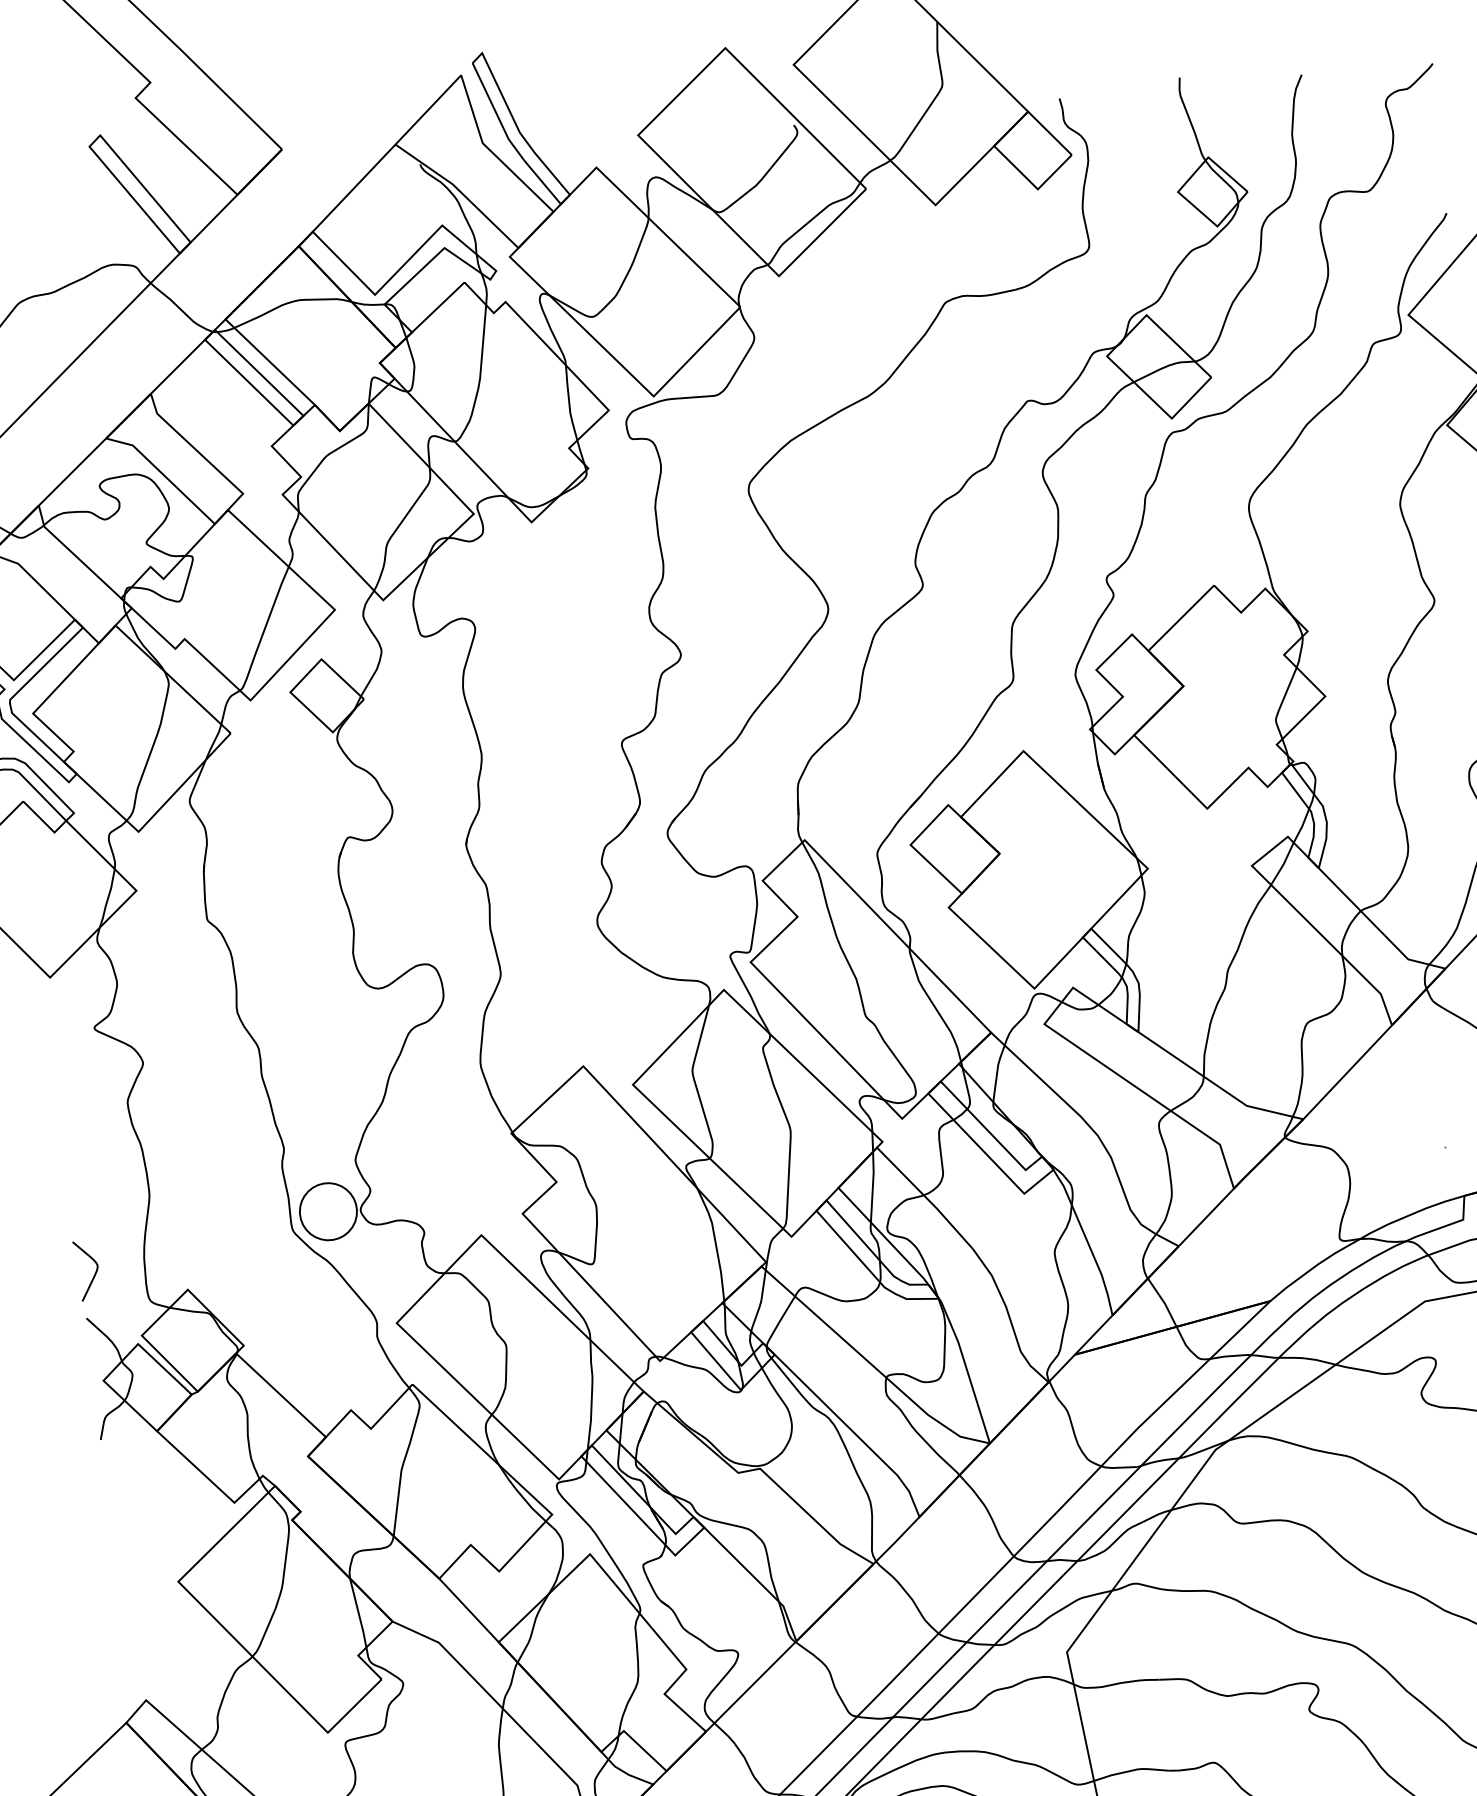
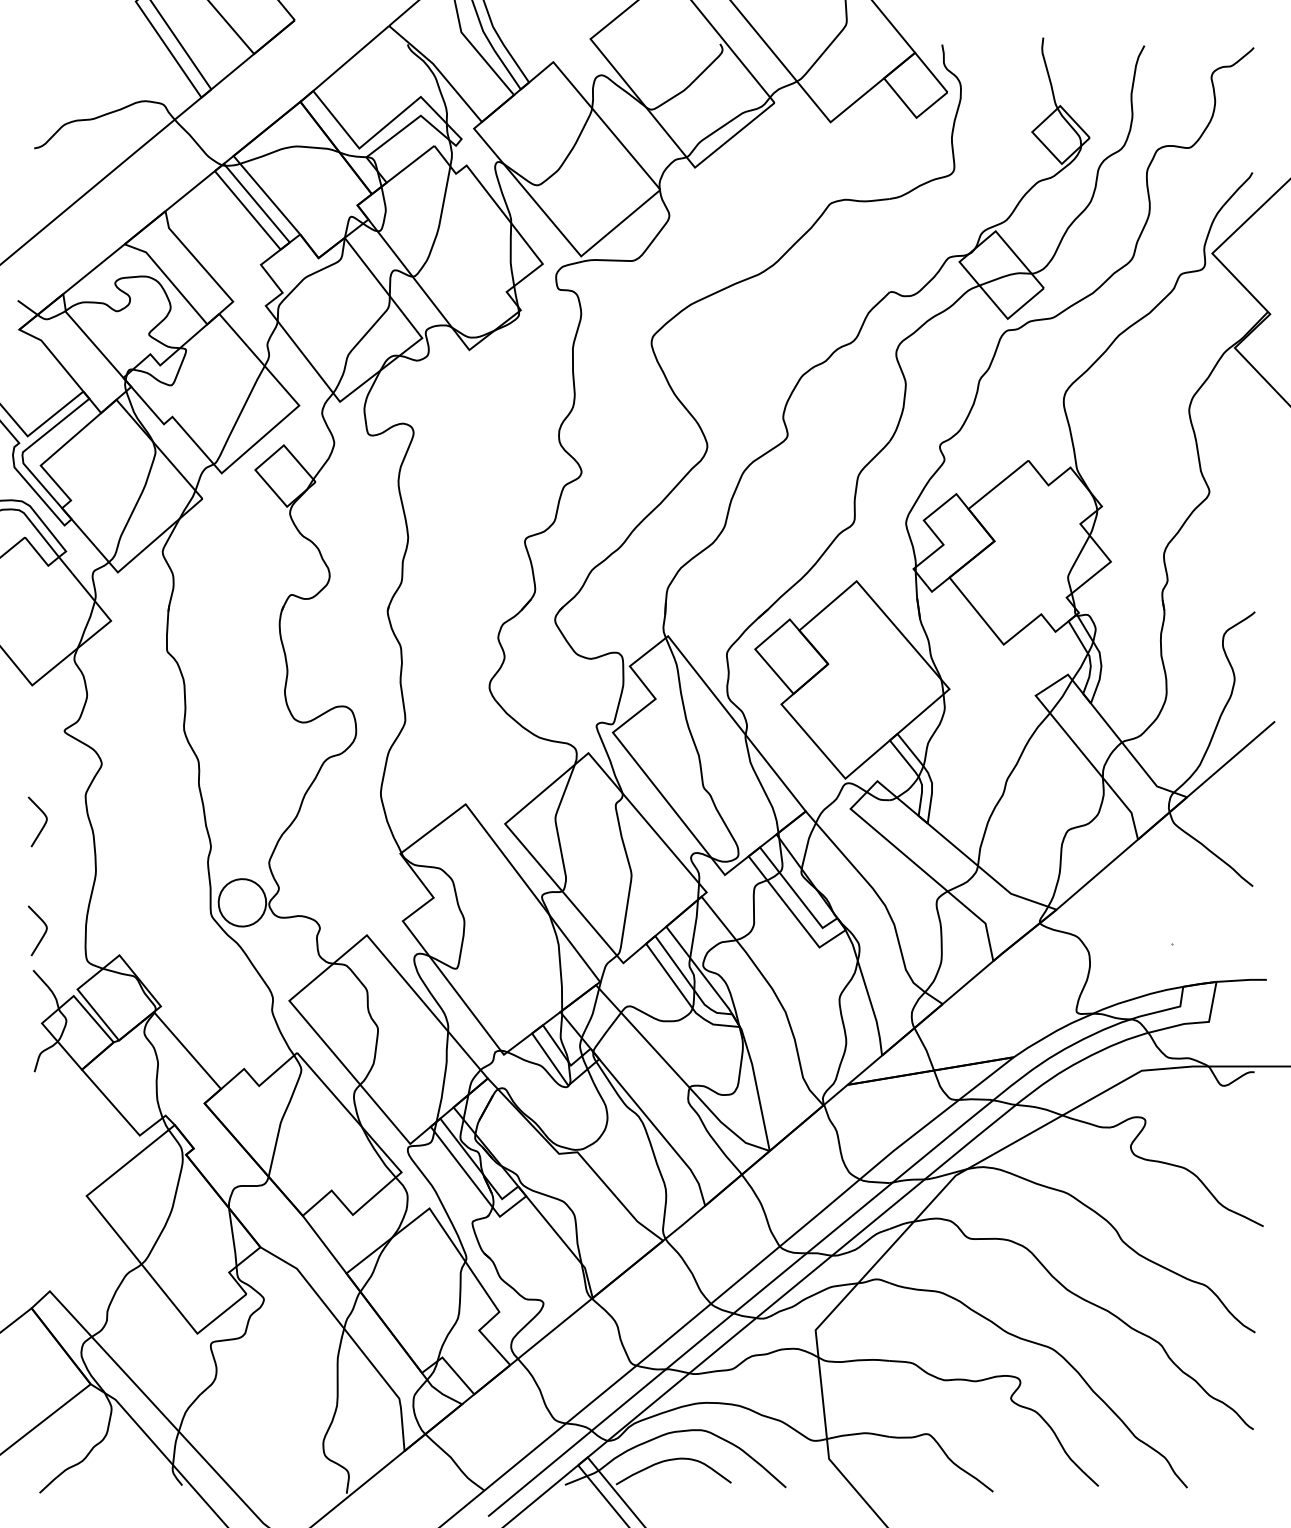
curve: (80, 1142) -> (43, 824), added

